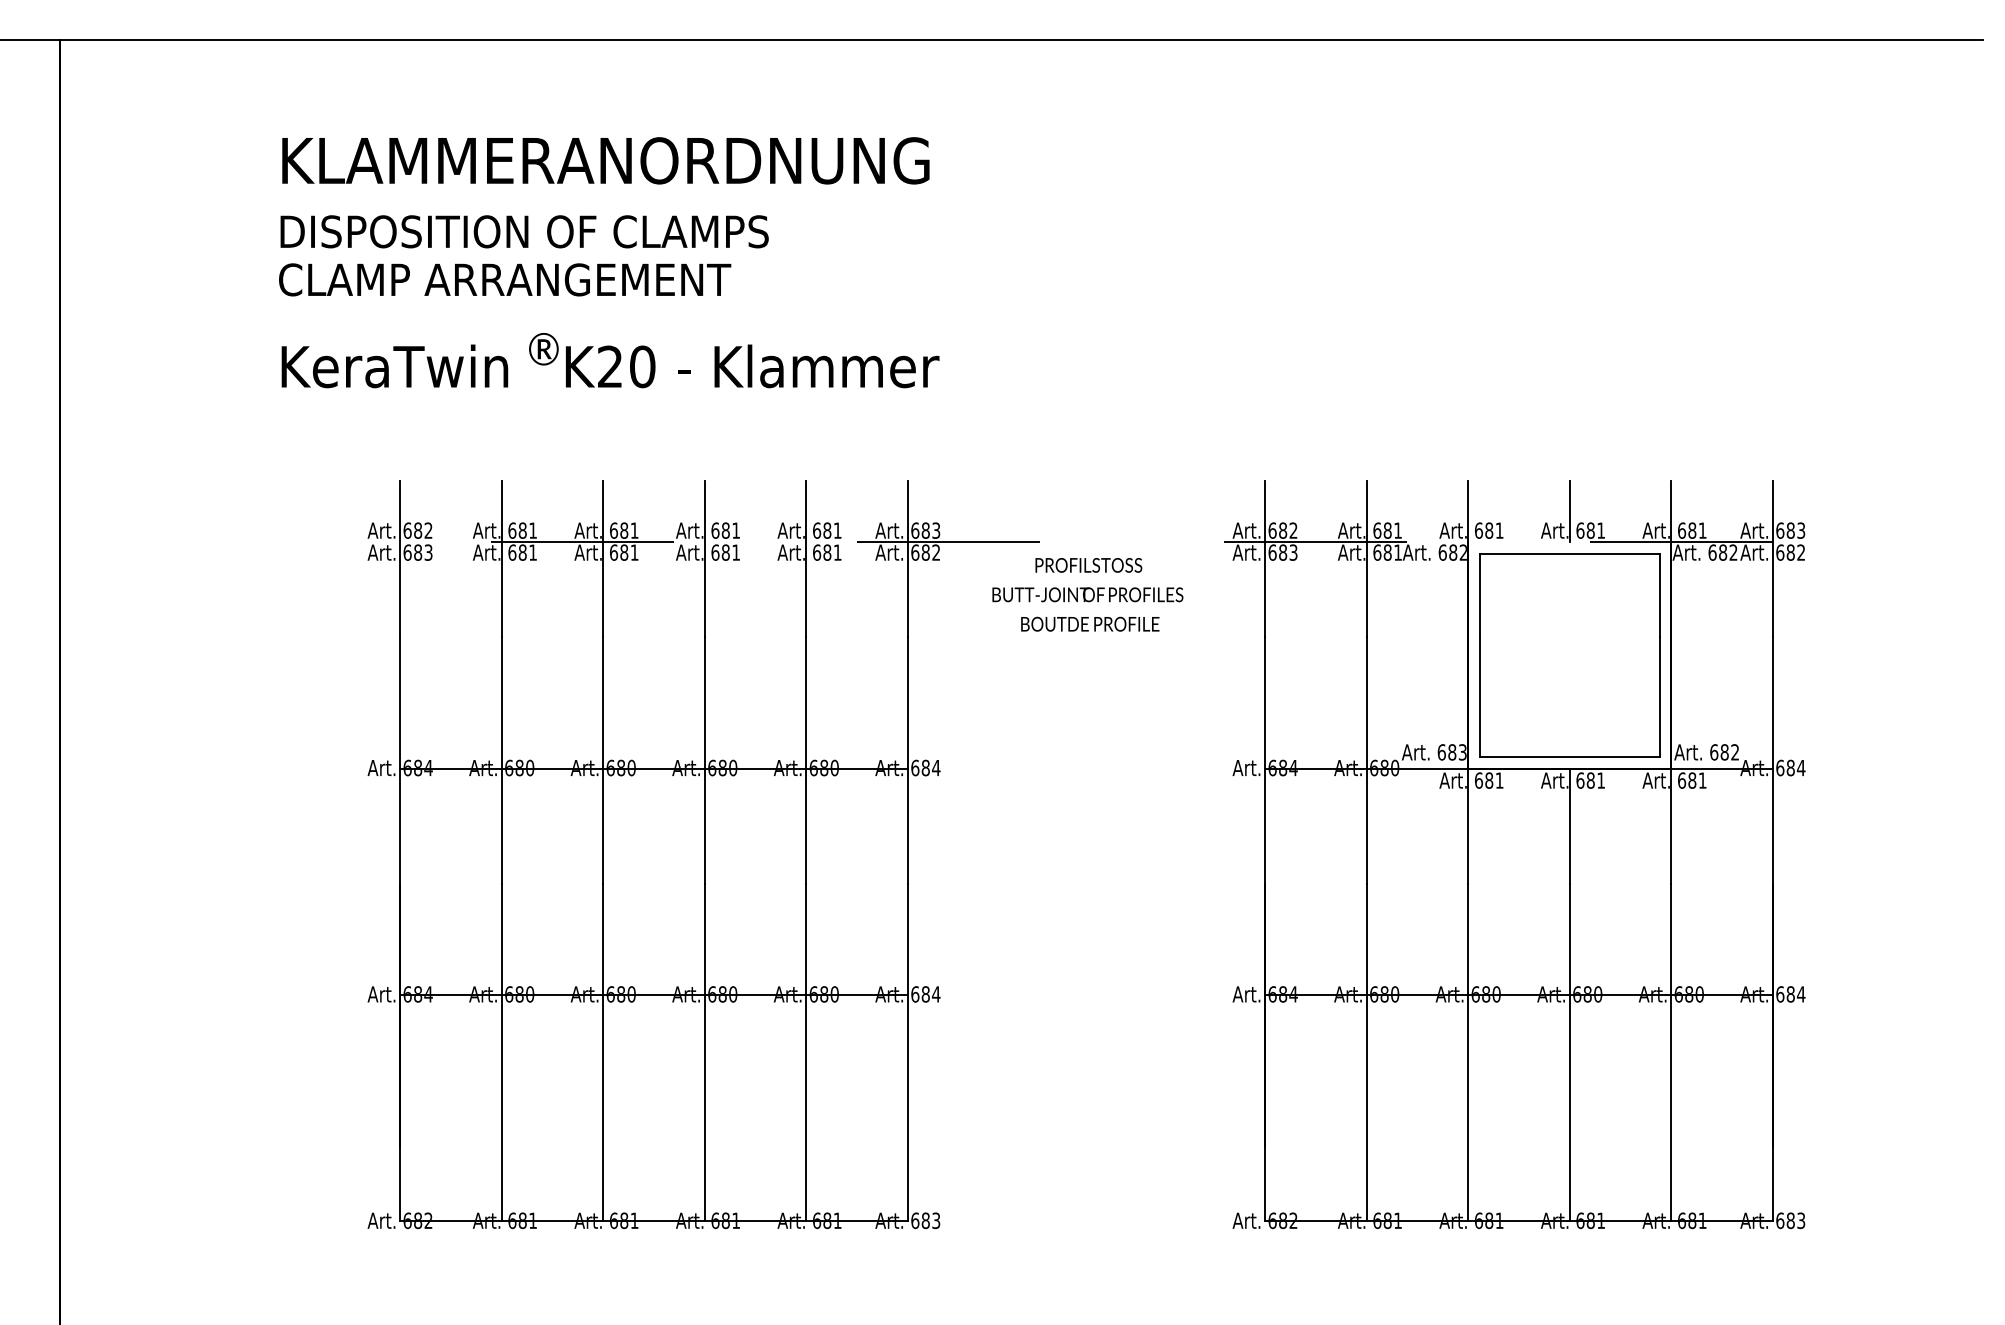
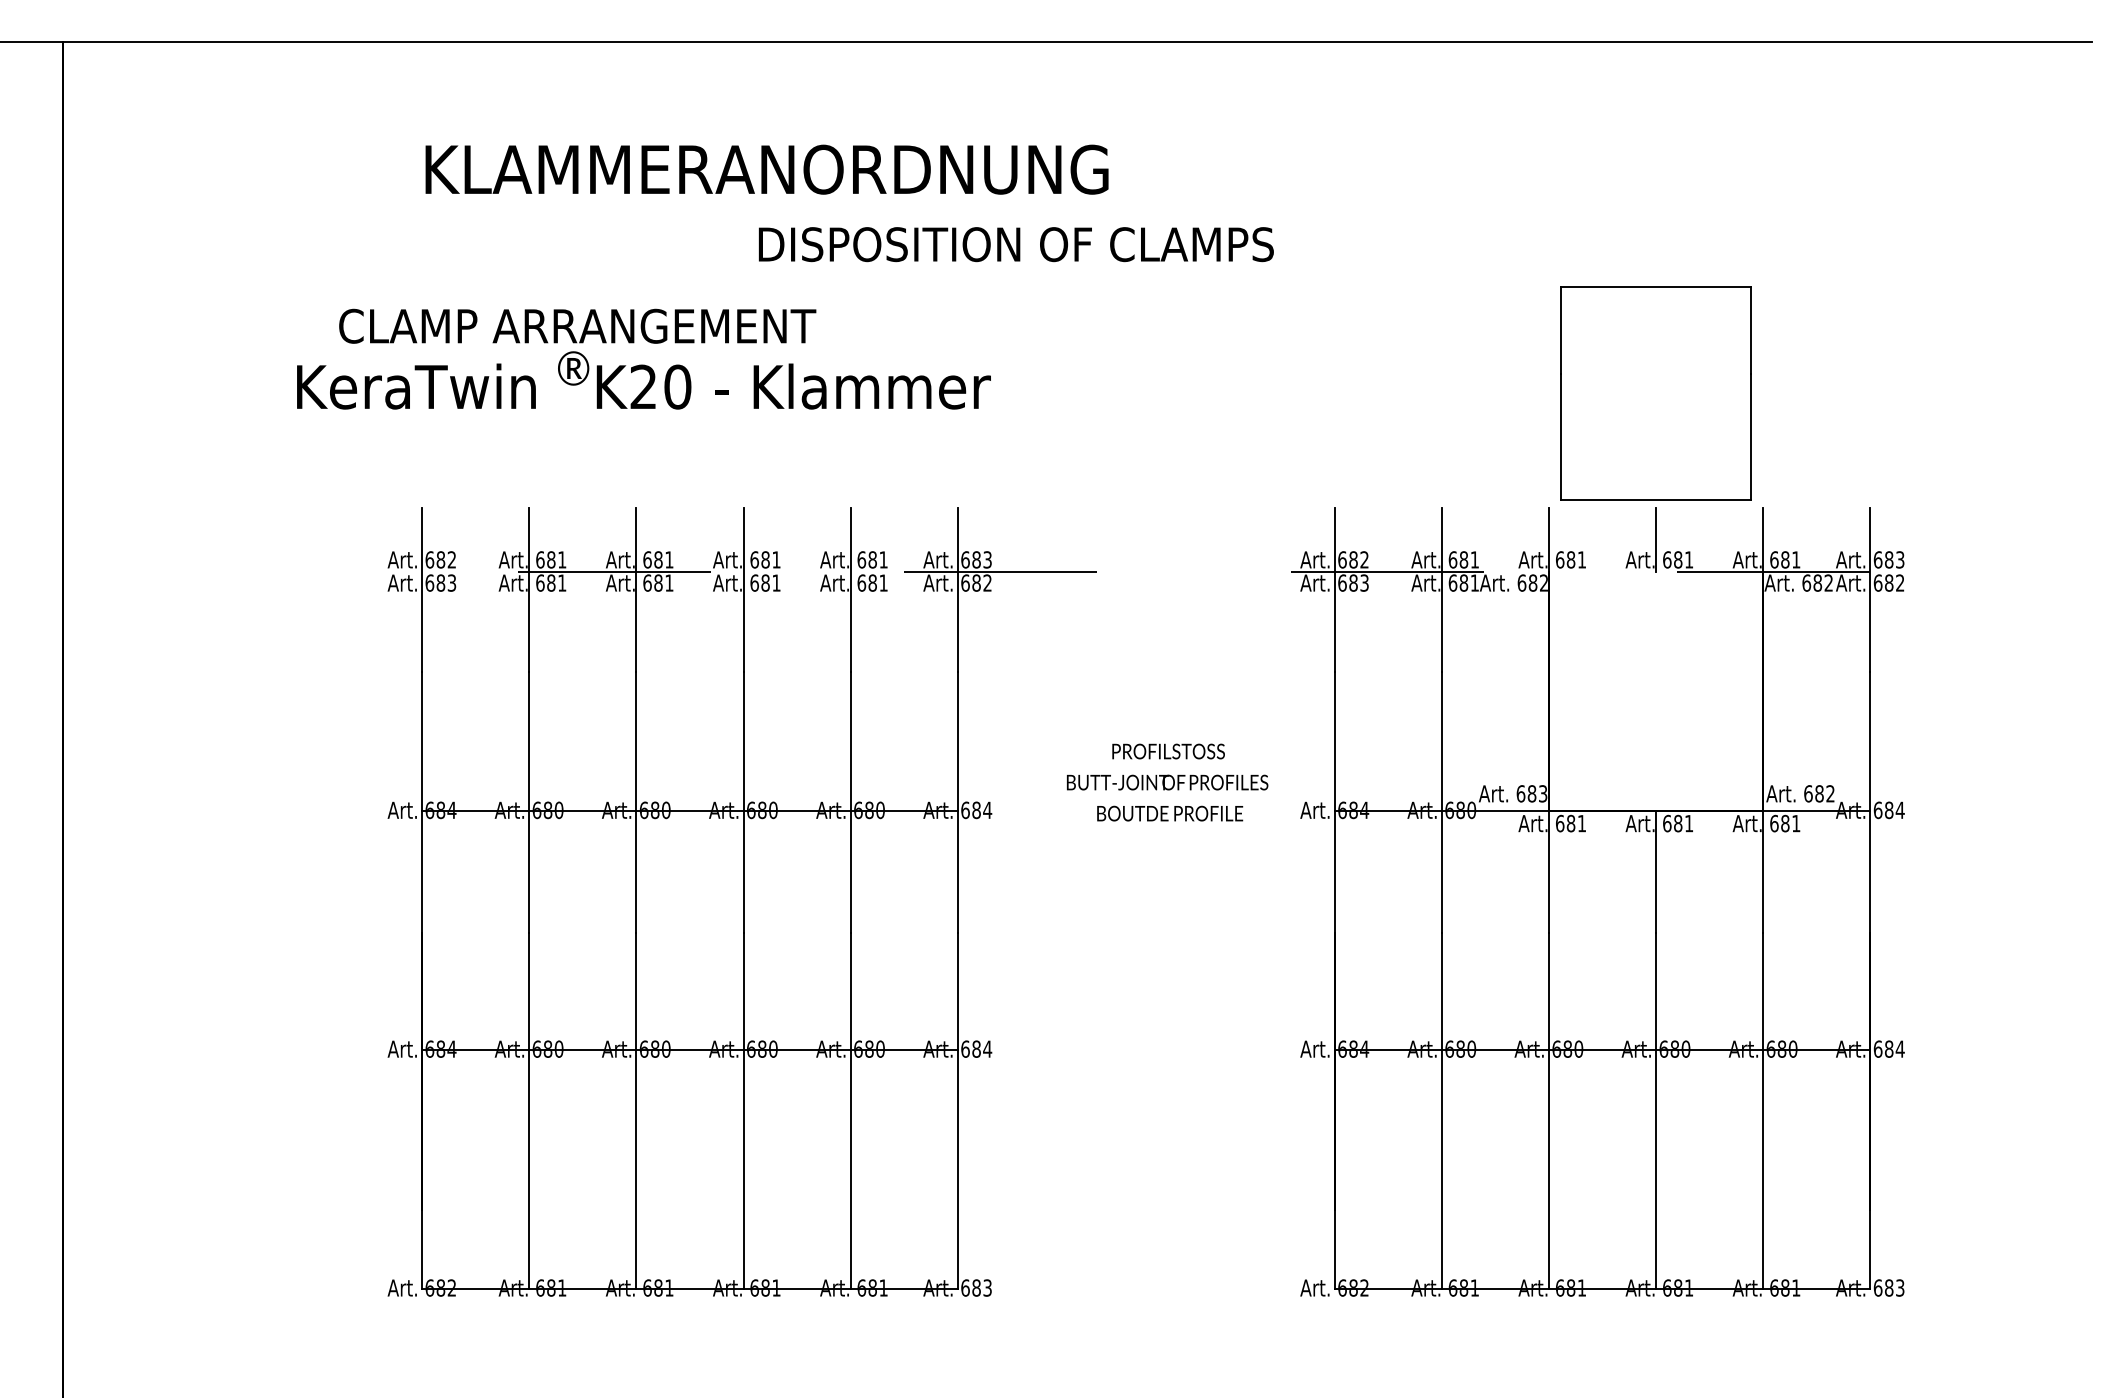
text: (605, 160) -> (766, 169), moved
text: (523, 231) -> (1015, 244), moved
text: (504, 279) -> (577, 325), moved
text: (1087, 594) -> (1167, 782), moved
part: (1569, 655) -> (1655, 393), moved

